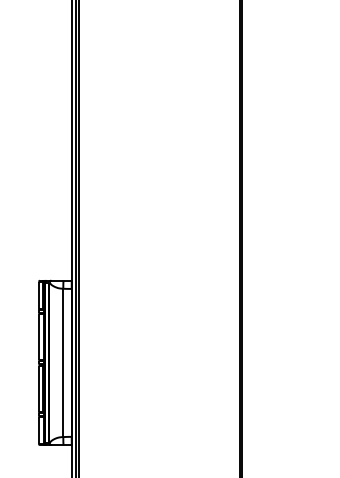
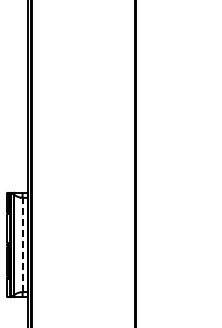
line: (63, 362) -> (22, 244), solid -> dashed

